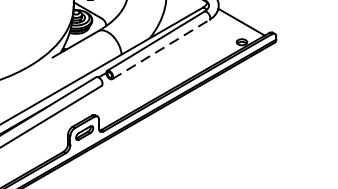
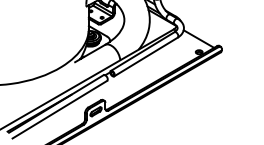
line: (161, 48) -> (146, 56), dashed -> solid

